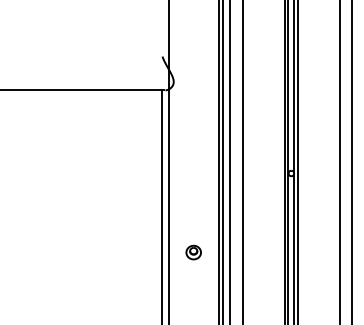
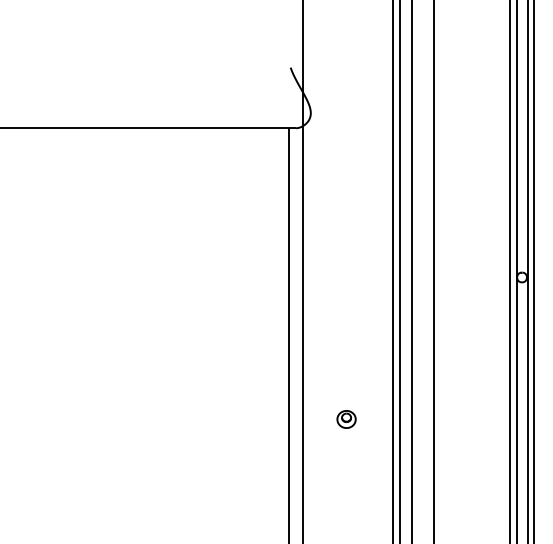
part: (193, 252) -> (346, 419), size x0.7

